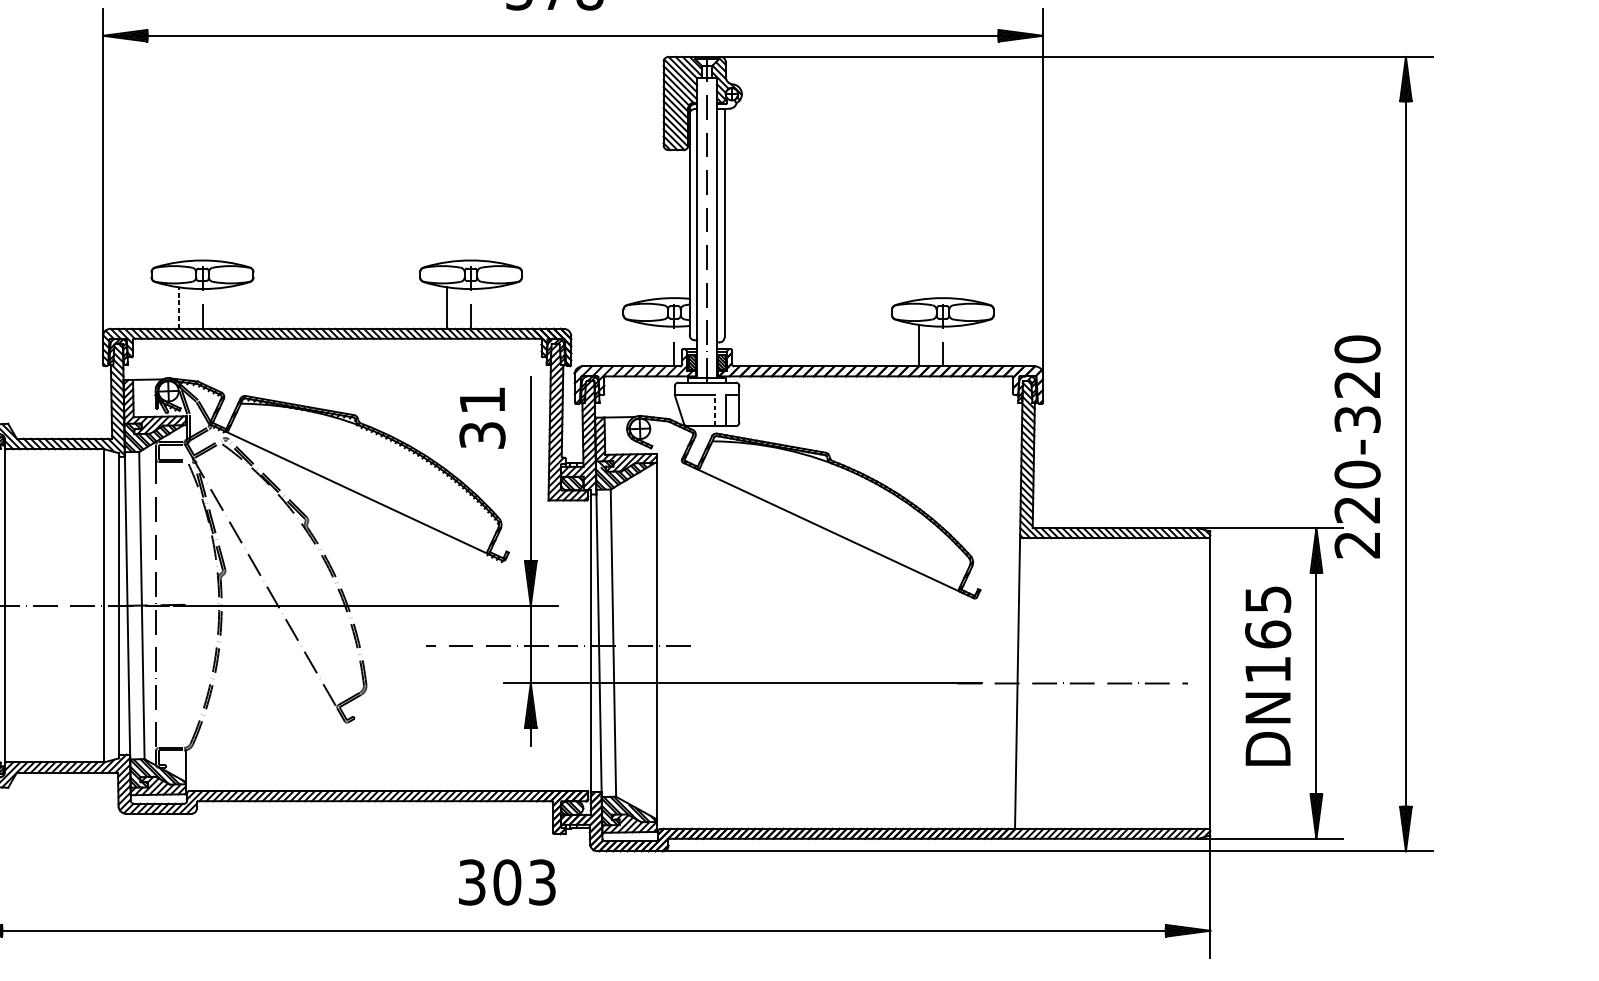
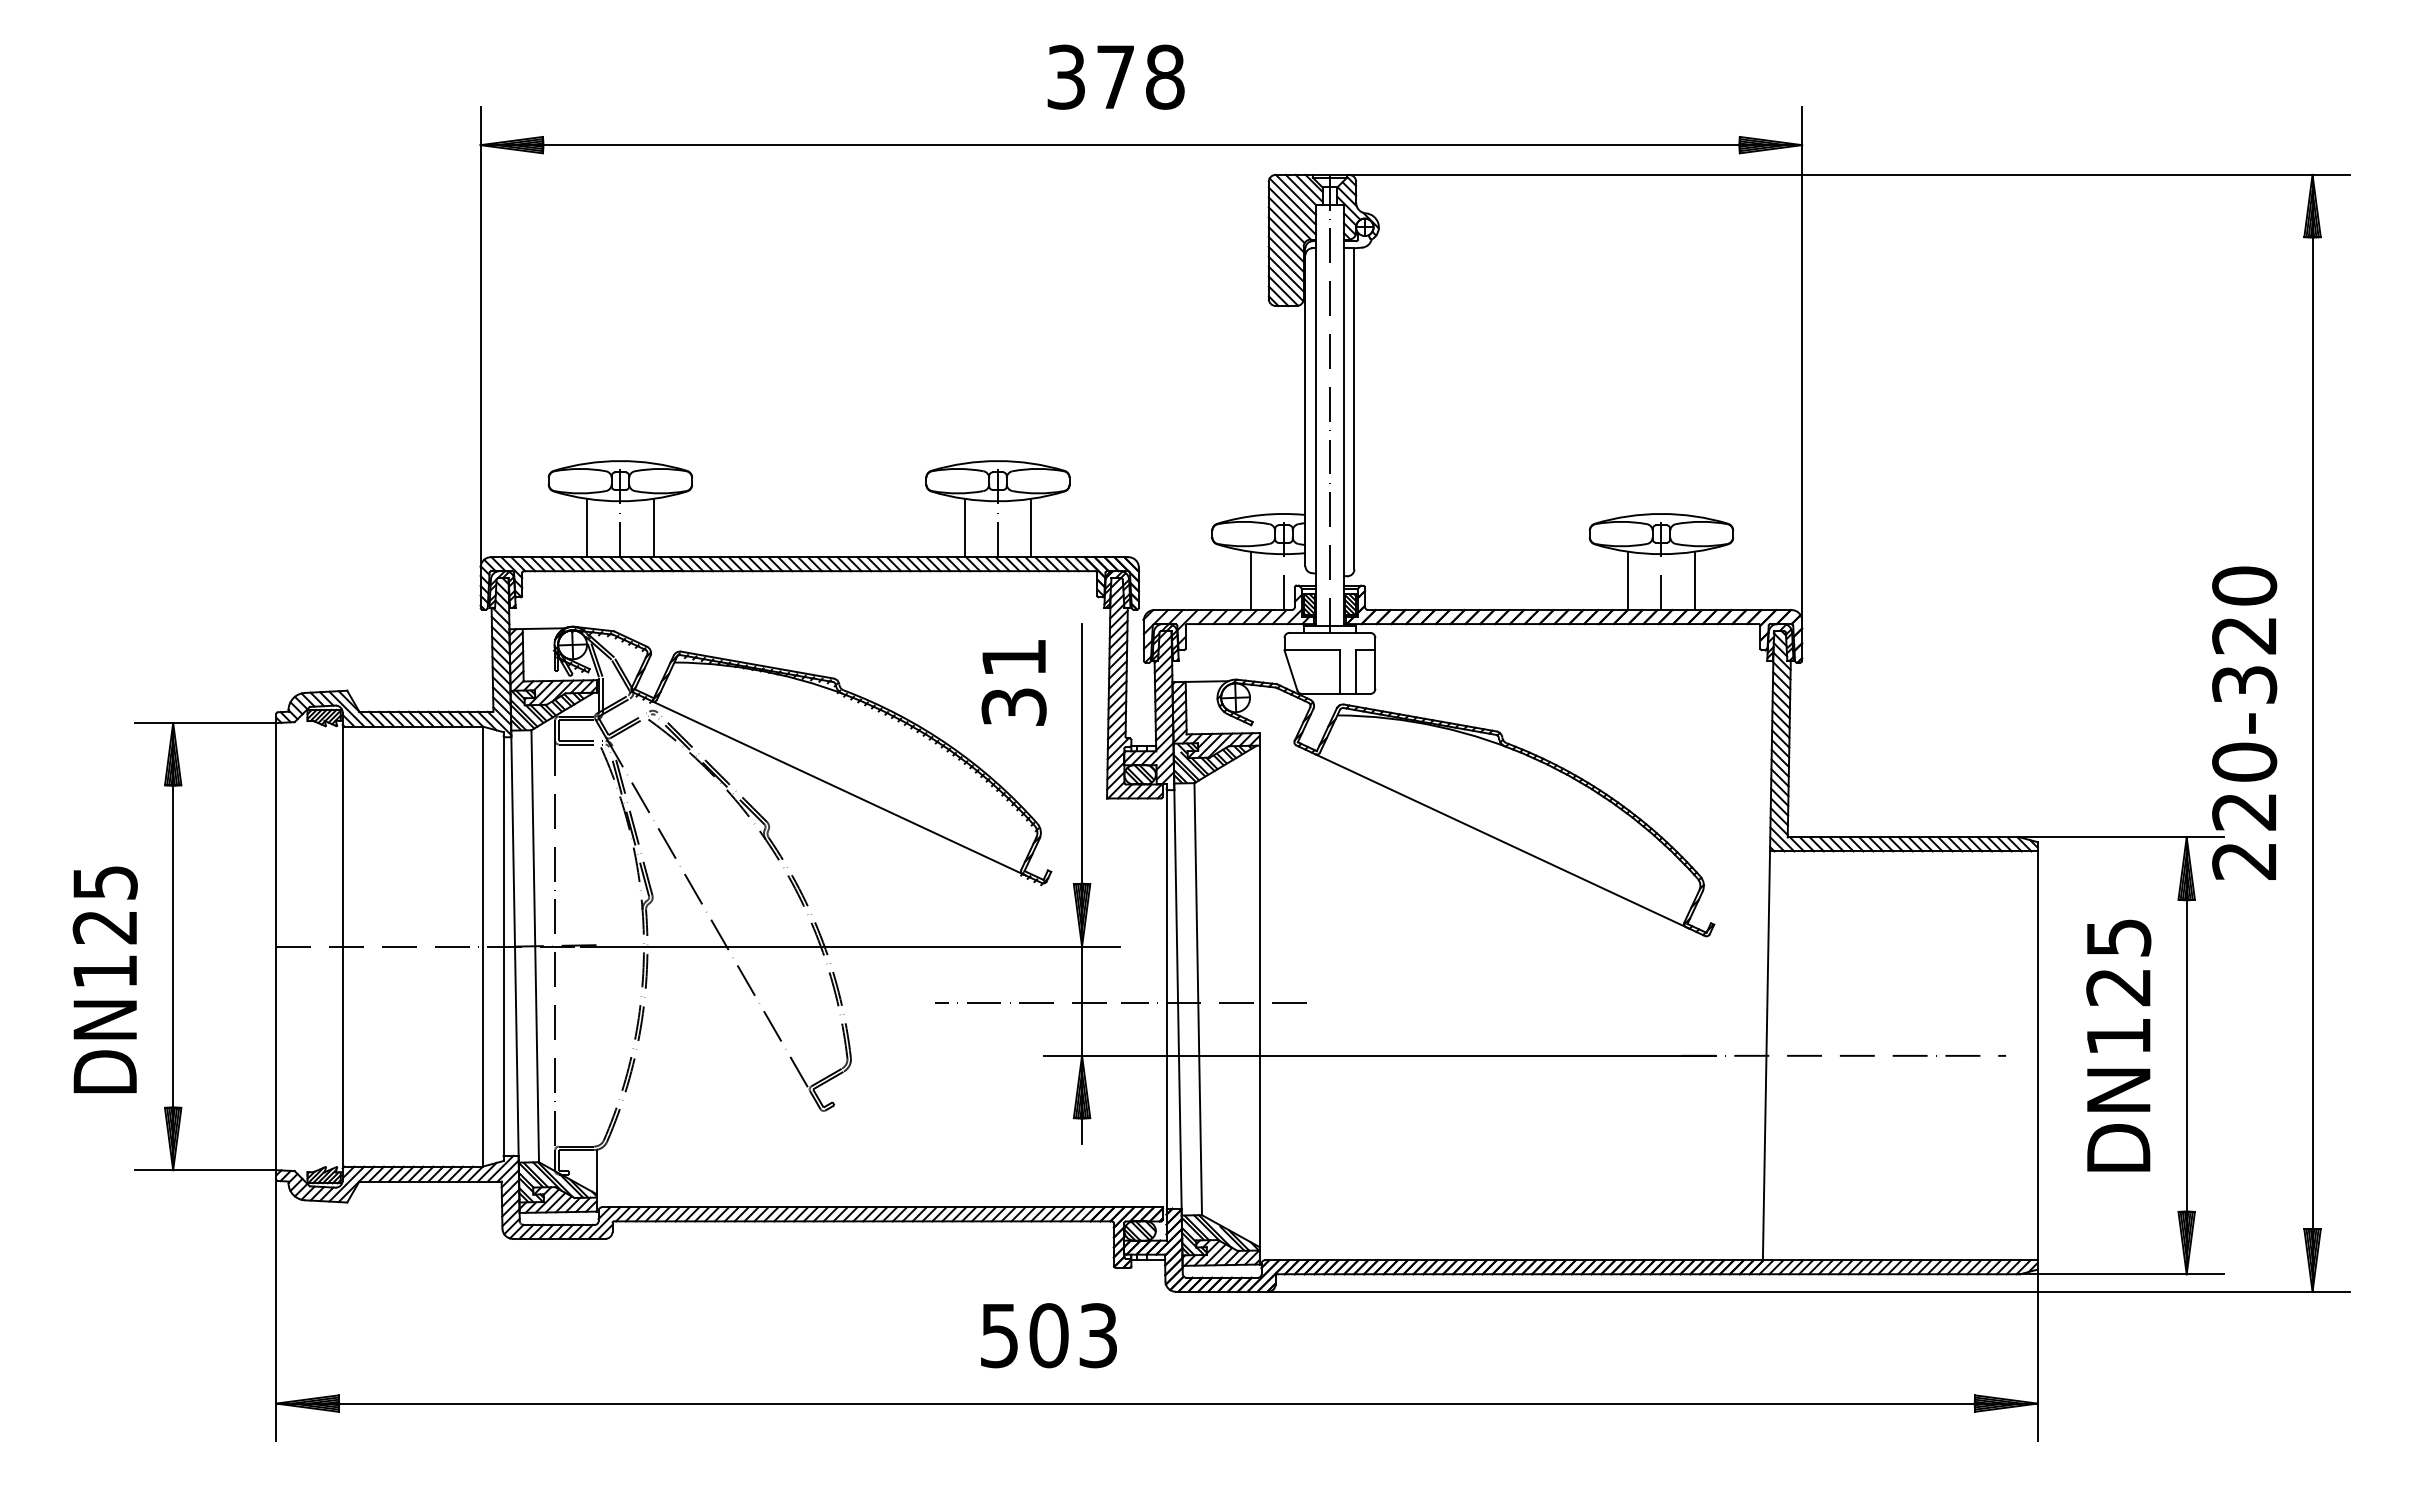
line: (179, 307) -> (587, 527), dashed -> solid
line: (226, 307) -> (653, 527), added
line: (494, 307) -> (1031, 527), added
line: (650, 345) -> (1250, 580), added
line: (966, 345) -> (1694, 580), added
line: (714, 410) -> (1340, 672), dashed -> solid
text: (1267, 634) -> (2118, 986), DN165 -> DN125
text: (472, 882) -> (999, 1335), 303 -> 503

